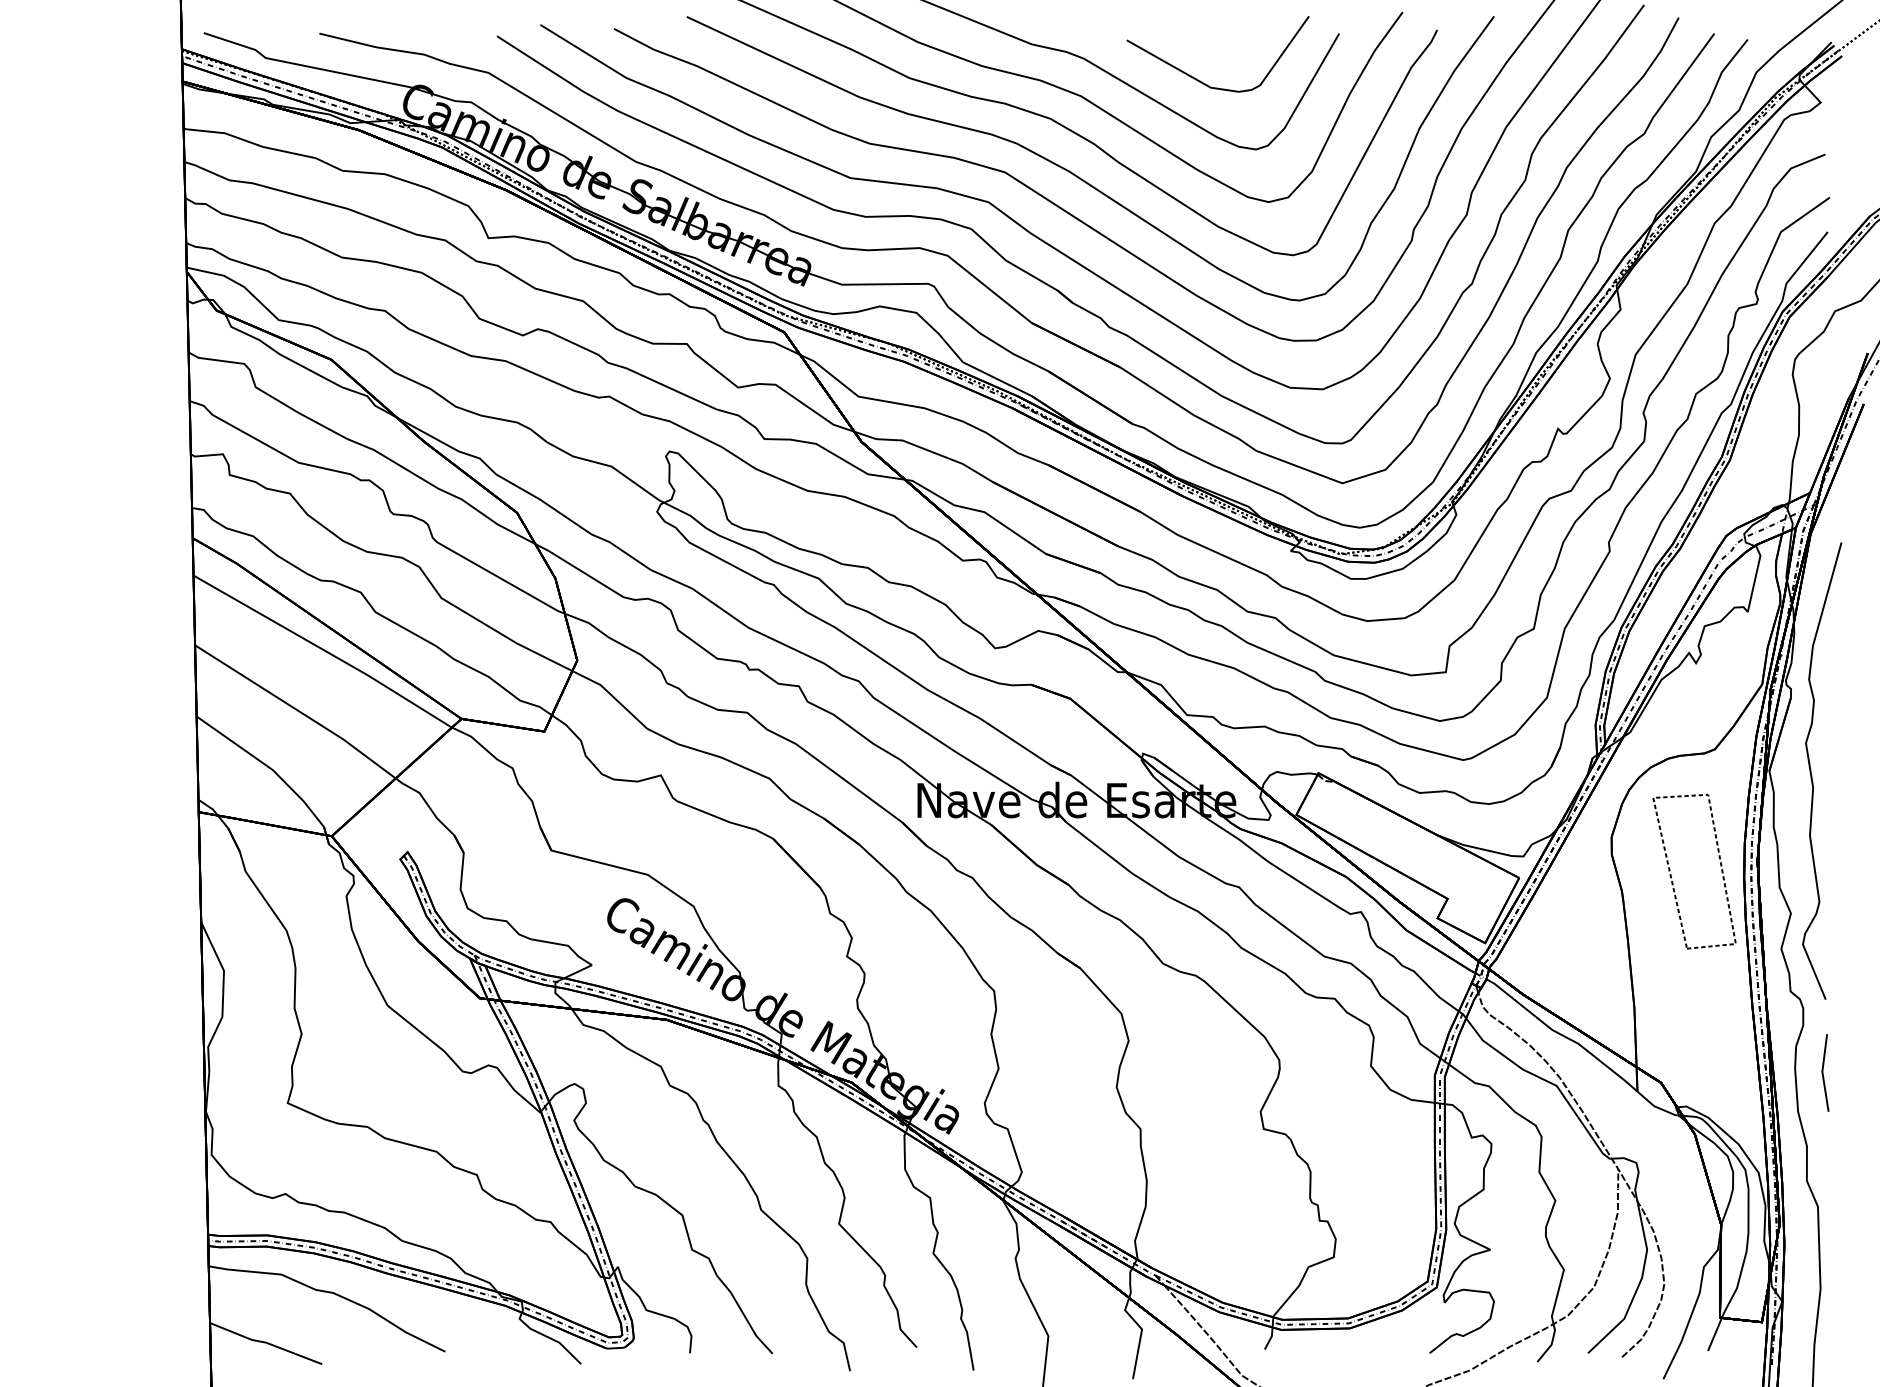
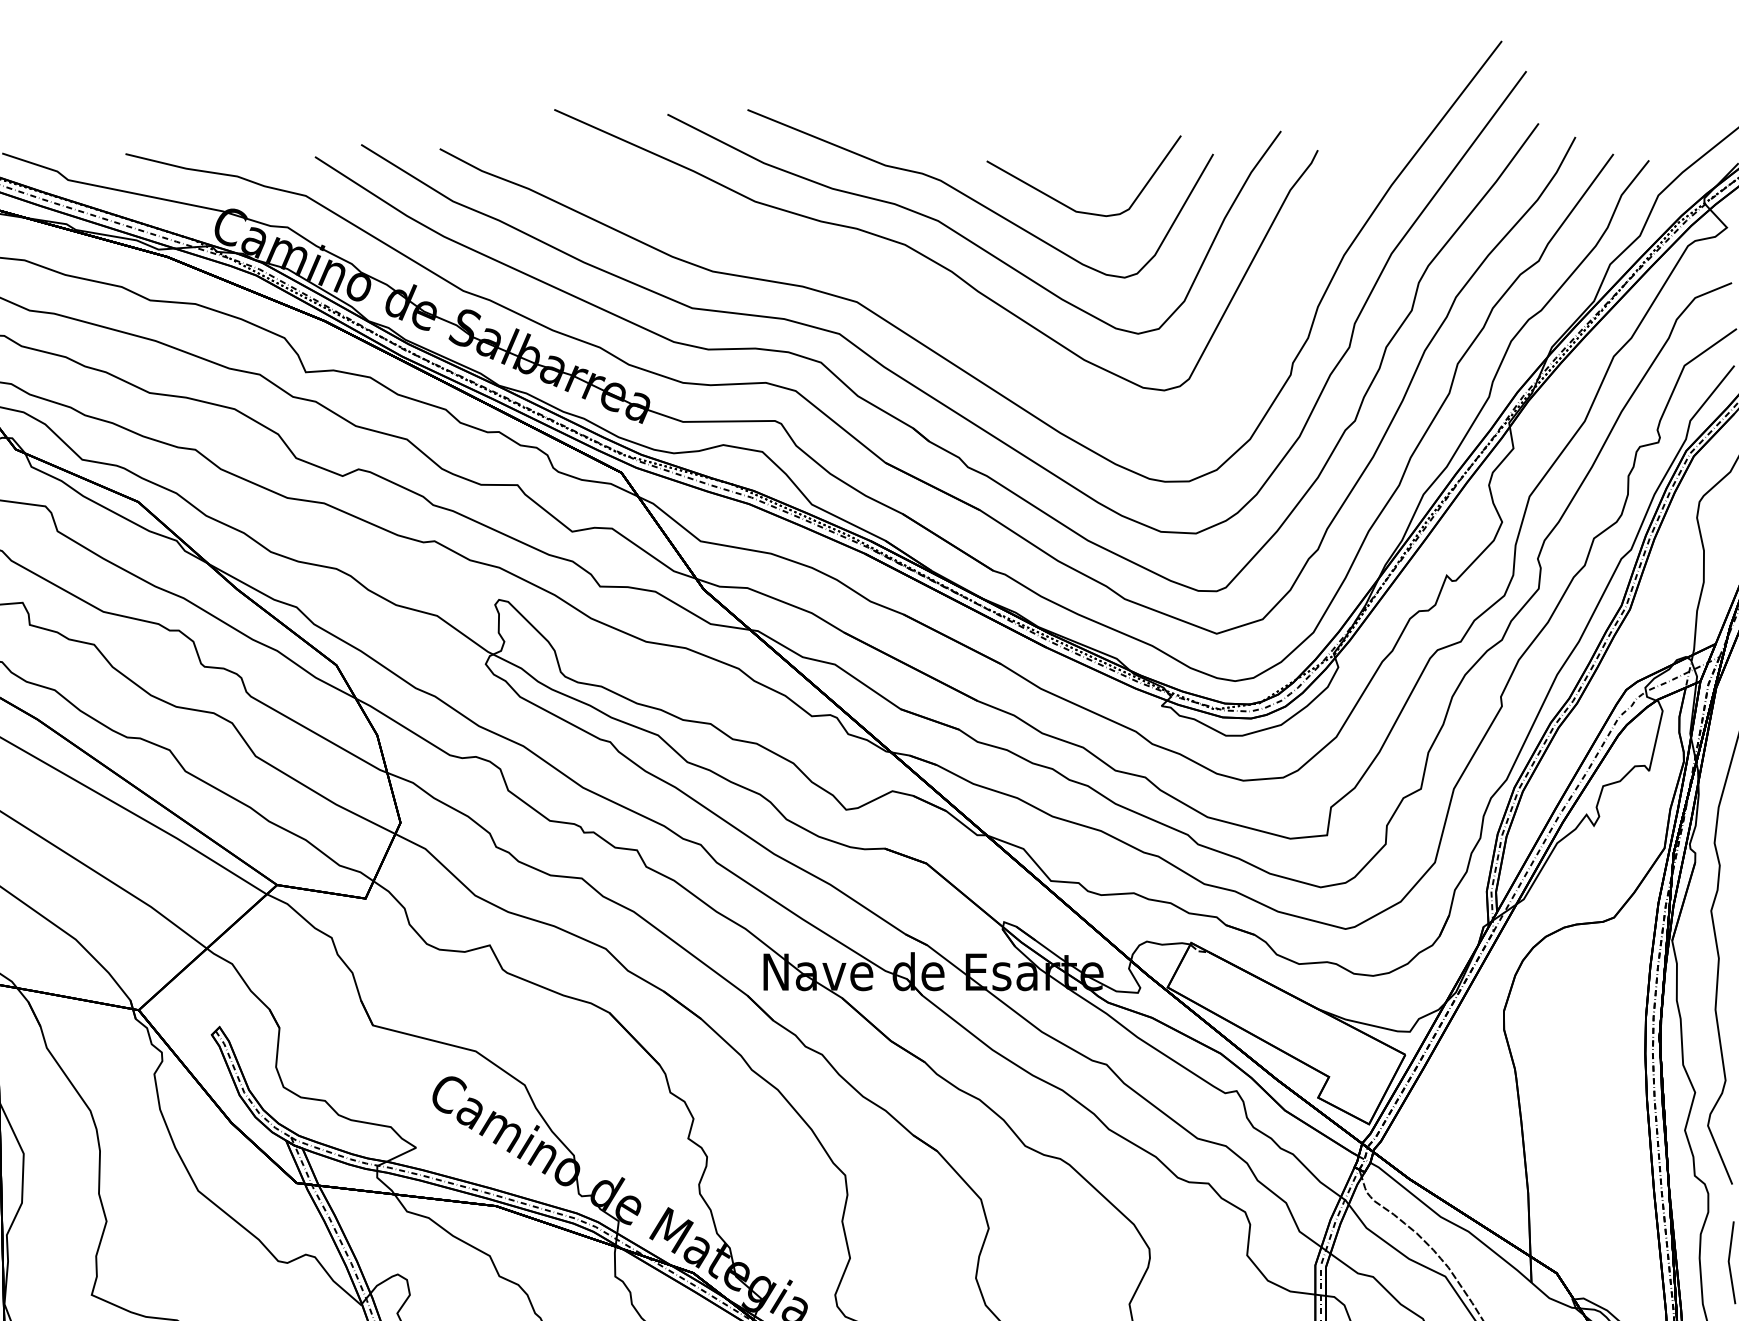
curve: (1077, 175) -> (934, 305), removed
part: (1671, 874) -> (1567, 1051), removed

